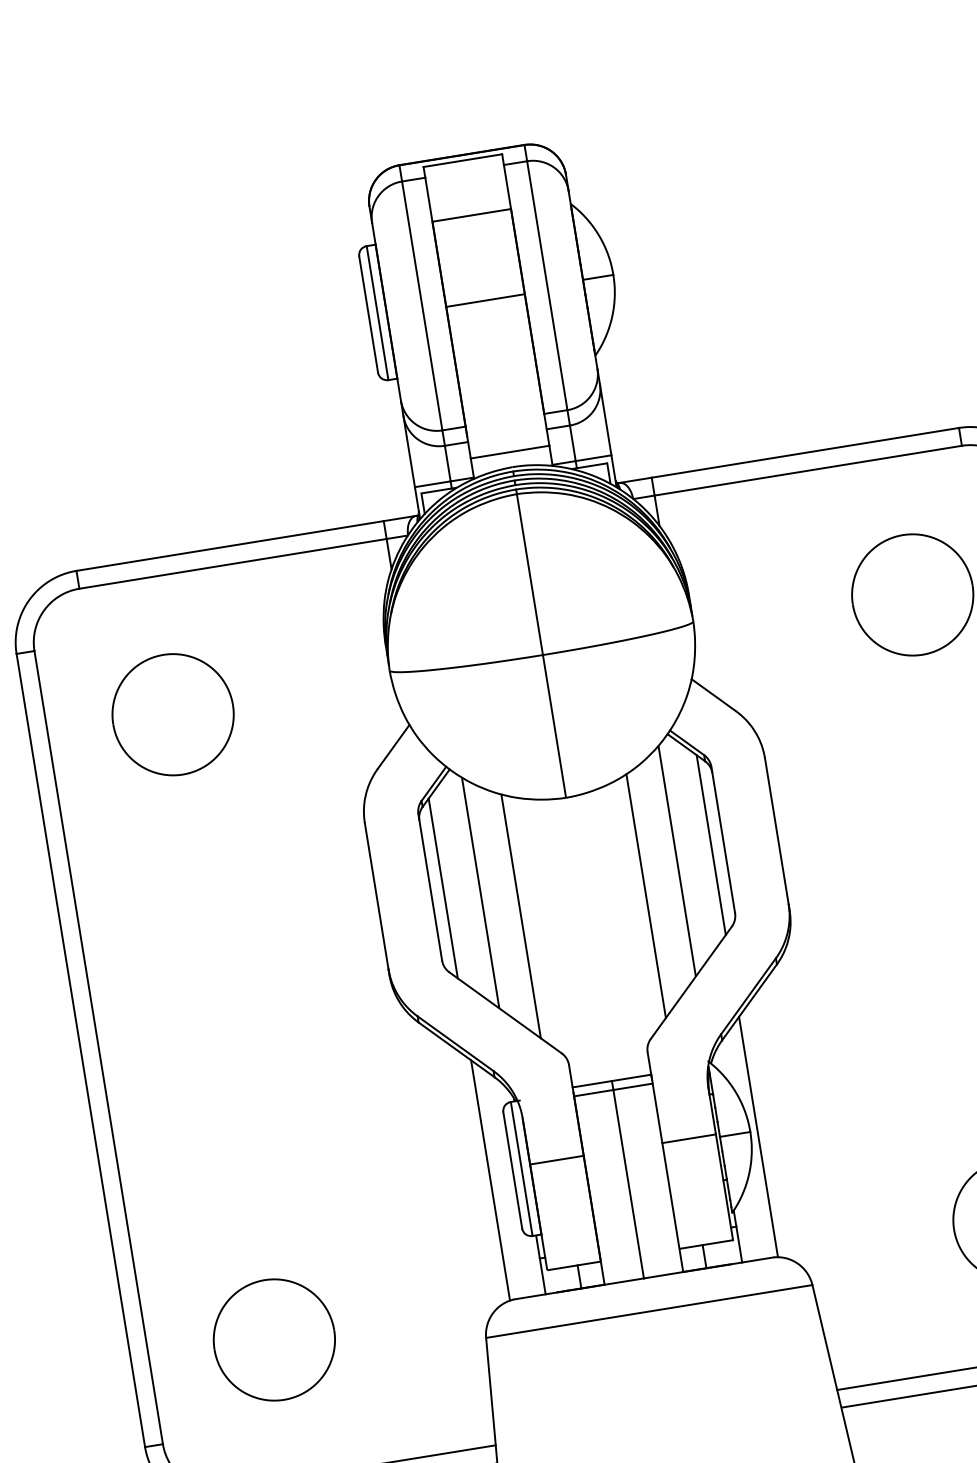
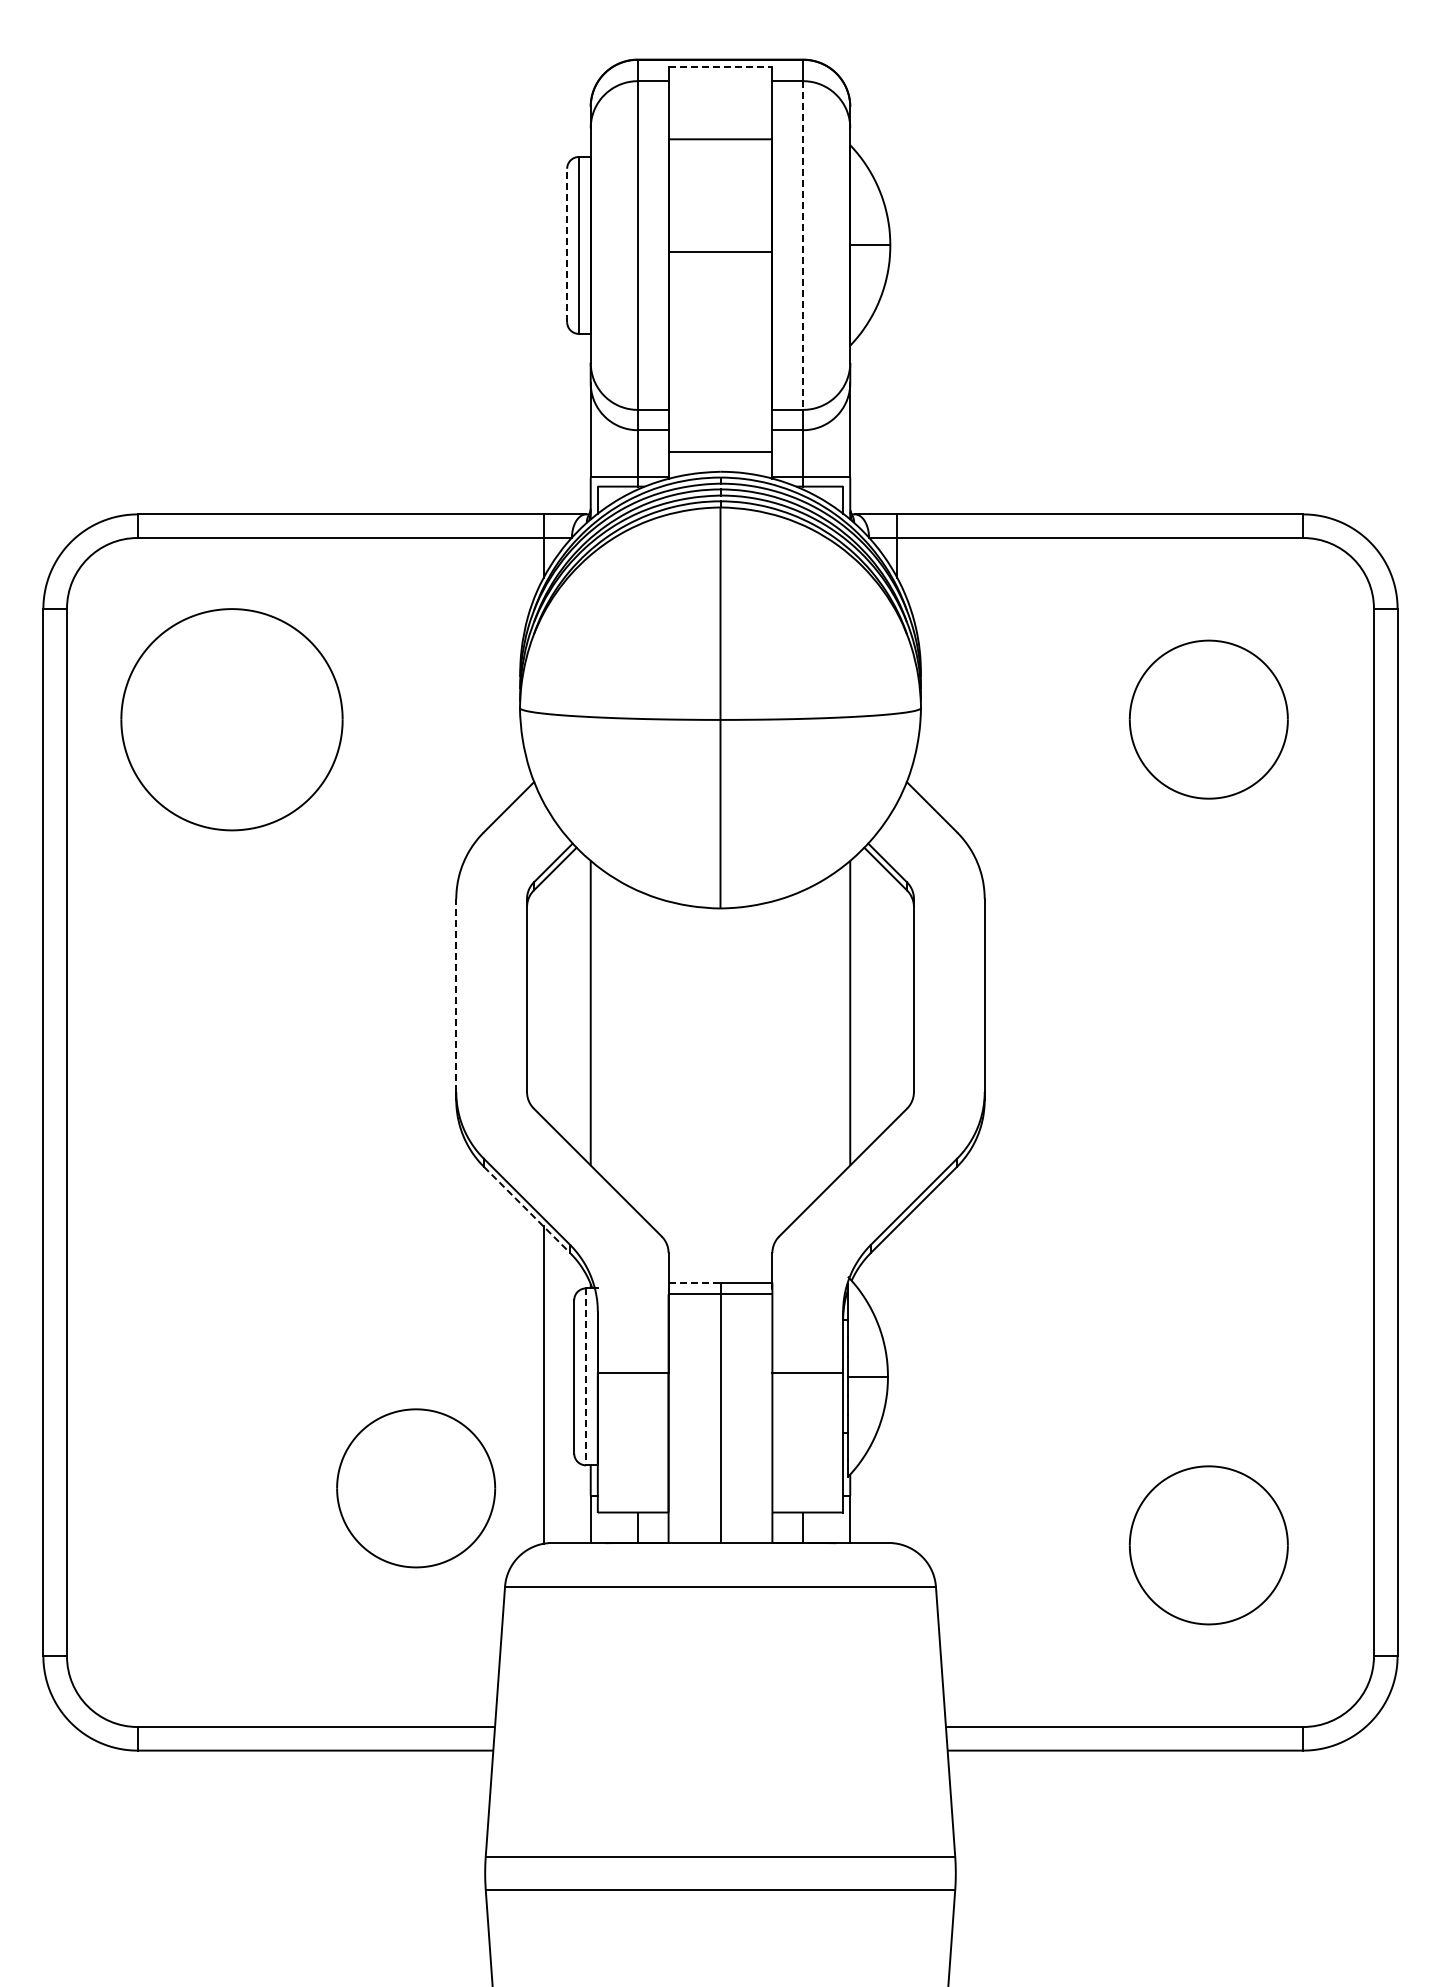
line: (462, 161) -> (720, 67), solid -> dashed
line: (547, 286) -> (803, 246), solid -> dashed
line: (368, 314) -> (567, 245), solid -> dashed
part: (173, 714) -> (232, 719), size x1.4
line: (711, 845) -> (897, 999), removed
line: (443, 888) -> (543, 999), removed
line: (646, 895) -> (803, 1051), removed
line: (376, 896) -> (456, 995), solid -> dashed
line: (520, 916) -> (637, 1051), removed
line: (456, 1049) -> (527, 1209), solid -> dashed
line: (592, 1084) -> (694, 1282), solid -> dashed
line: (758, 1136) -> (897, 1384), removed
line: (522, 1169) -> (586, 1377), solid -> dashed
part: (274, 1340) -> (416, 1488), moved

